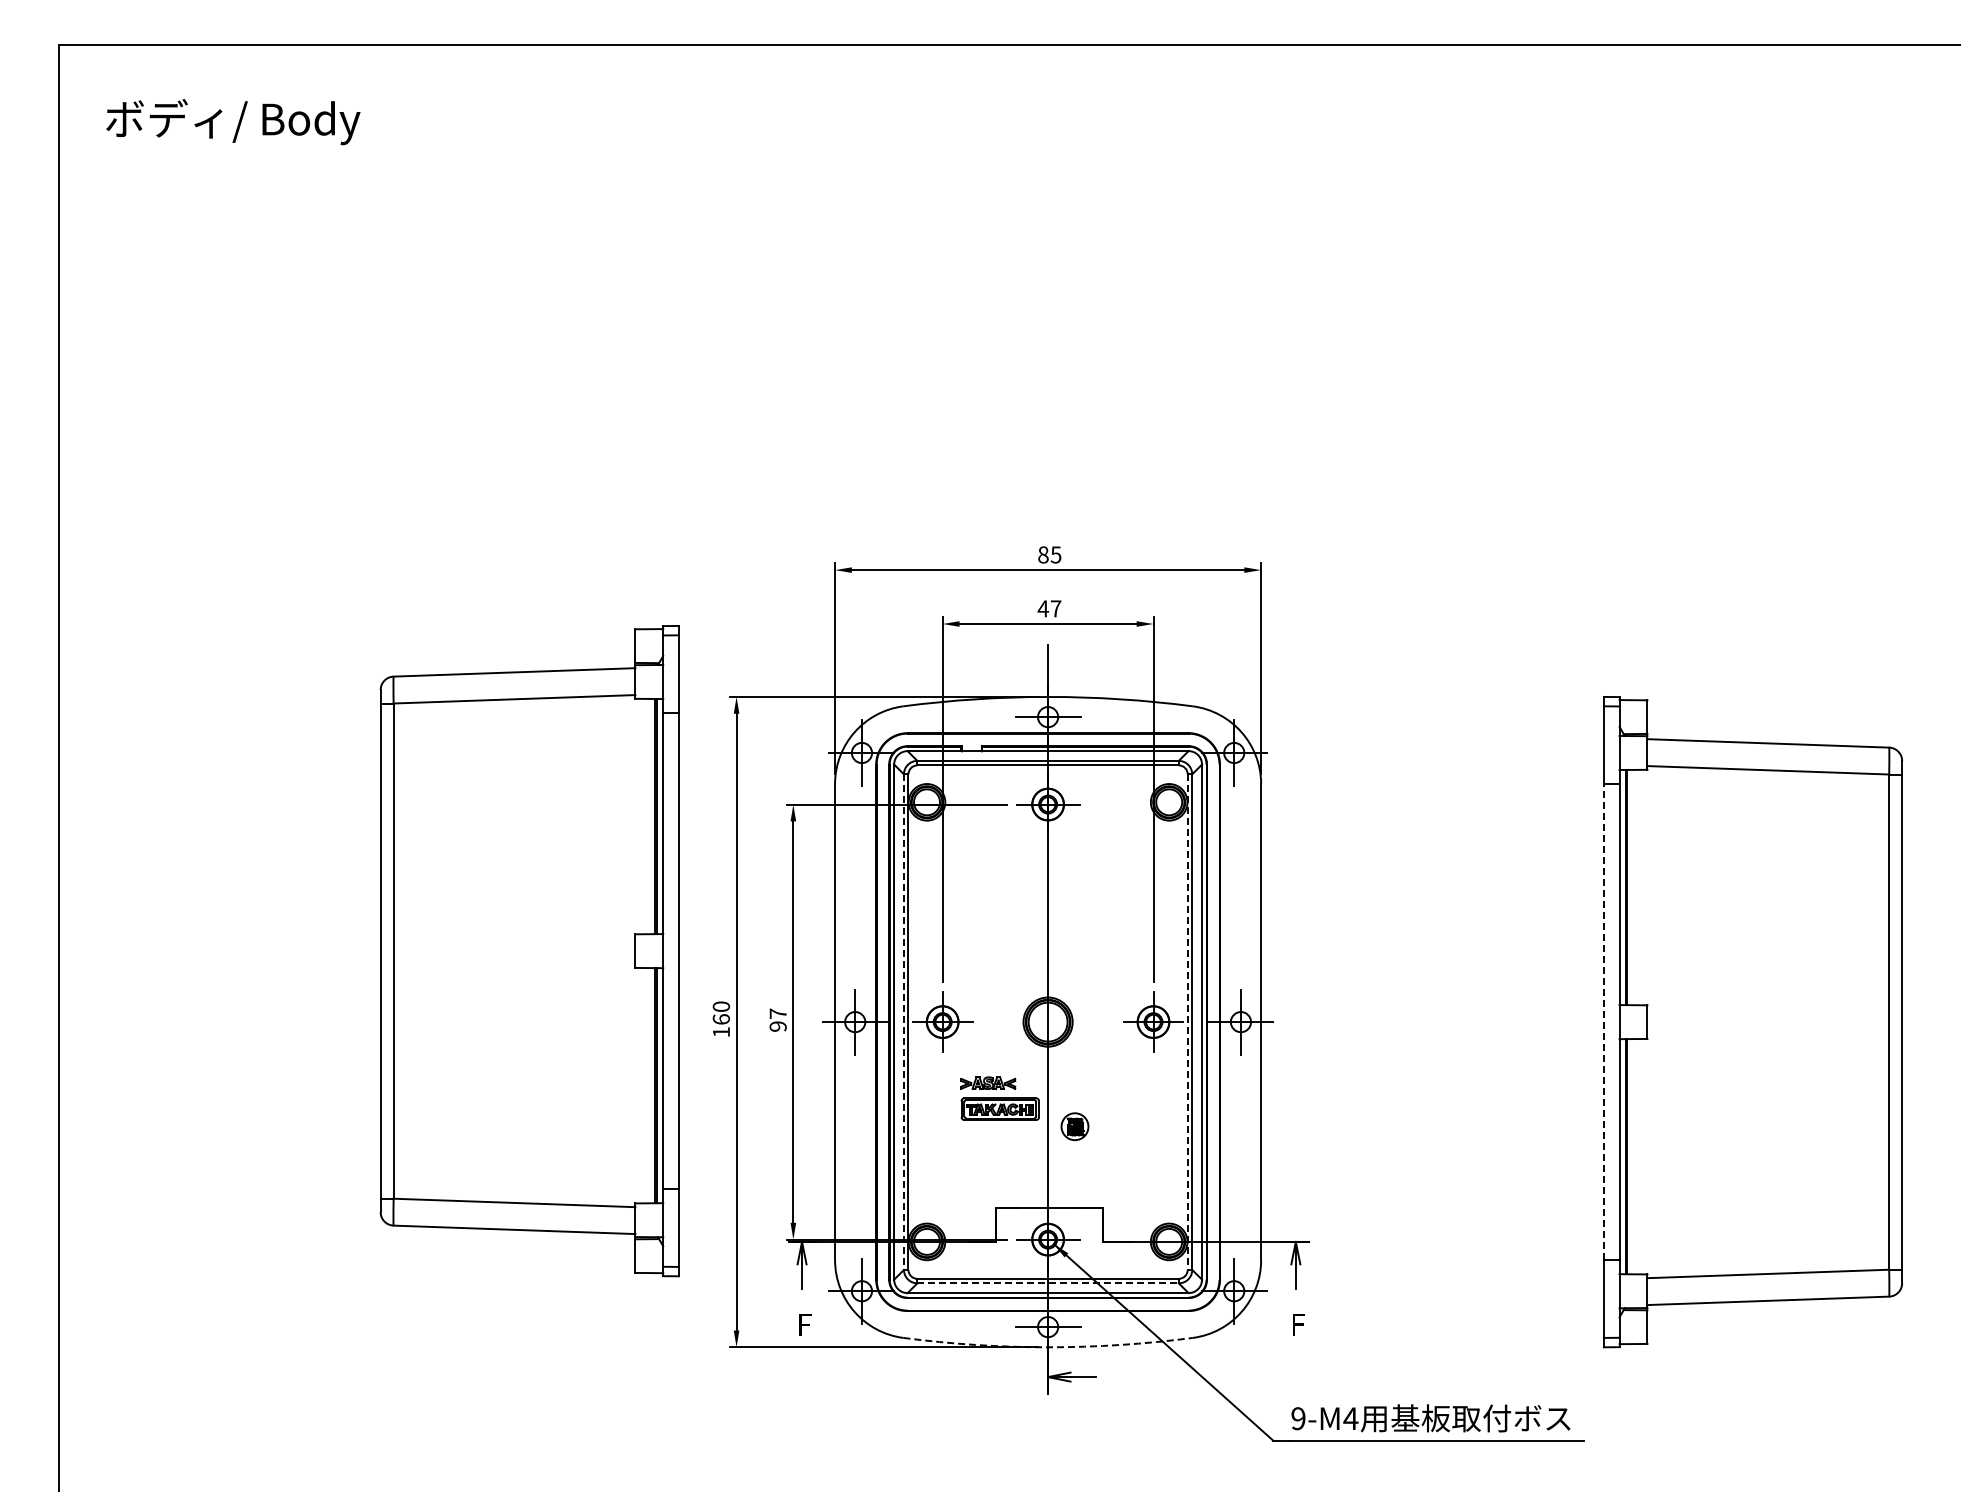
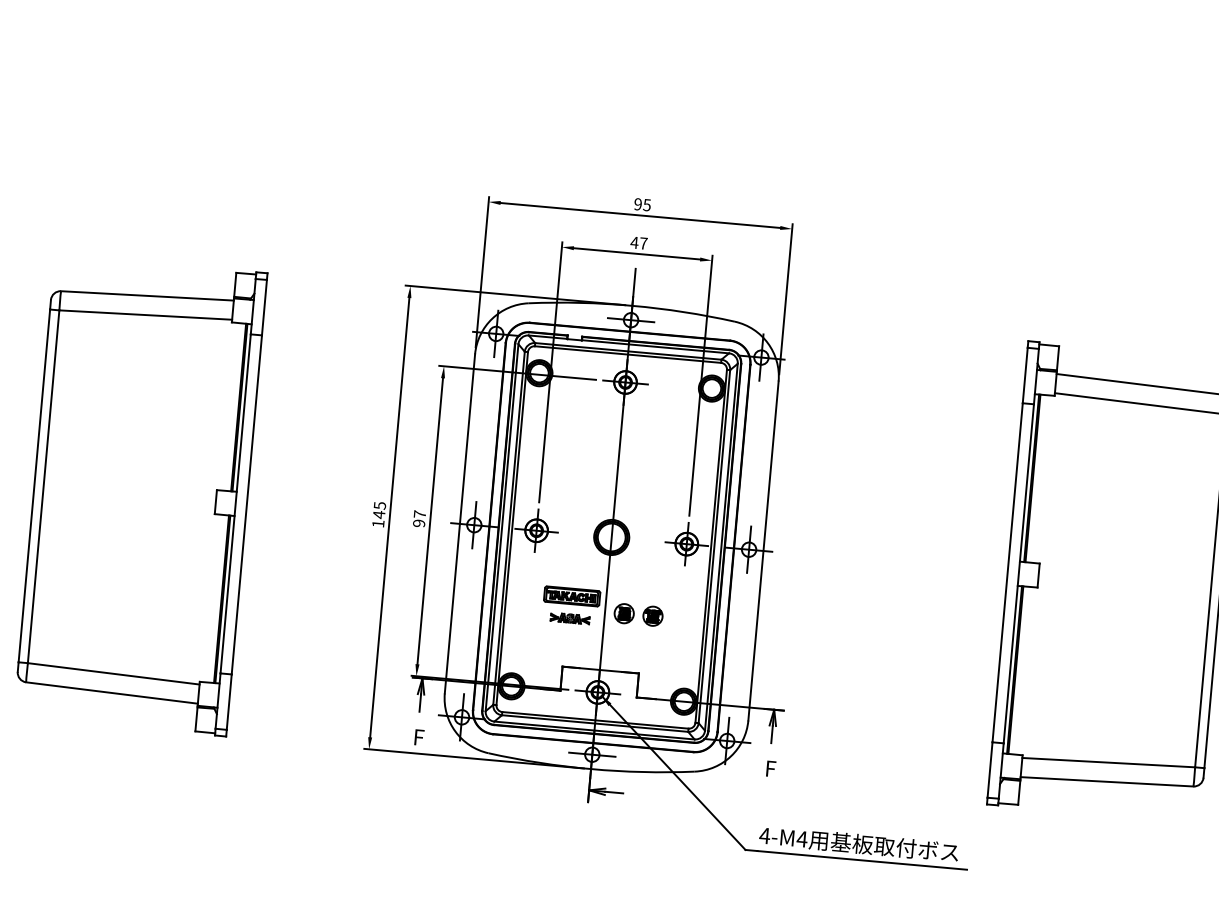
text: (1043, 554) -> (638, 204), 85 -> 95
part: (529, 951) -> (140, 495), moved
text: (721, 1013) -> (379, 510), 160 -> 145
line: (903, 1022) -> (508, 528), dashed -> solid
line: (1187, 1022) -> (711, 546), dashed -> solid
line: (1603, 1022) -> (1007, 573), dashed -> solid
part: (988, 1082) -> (570, 618), moved
part: (1115, 1126) -> (653, 616), added
line: (1048, 1283) -> (595, 723), dashed -> solid
arc: (1048, 1347) -> (591, 769), dashed -> solid
text: (1298, 1418) -> (764, 835), 9-M4 -> 4-M4

